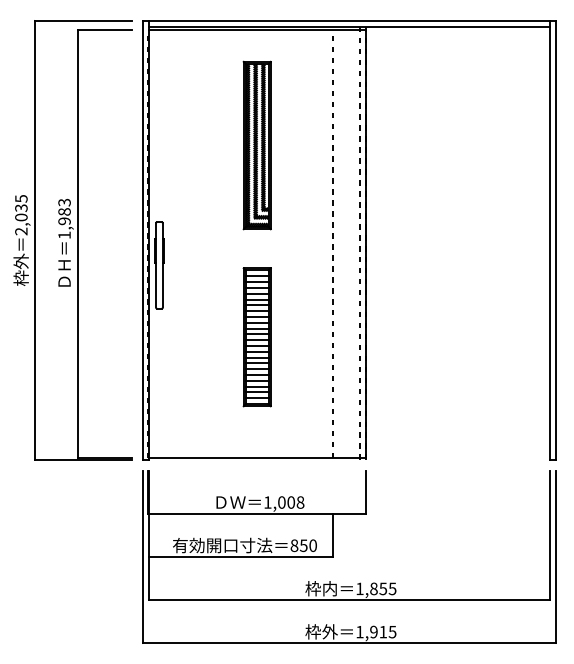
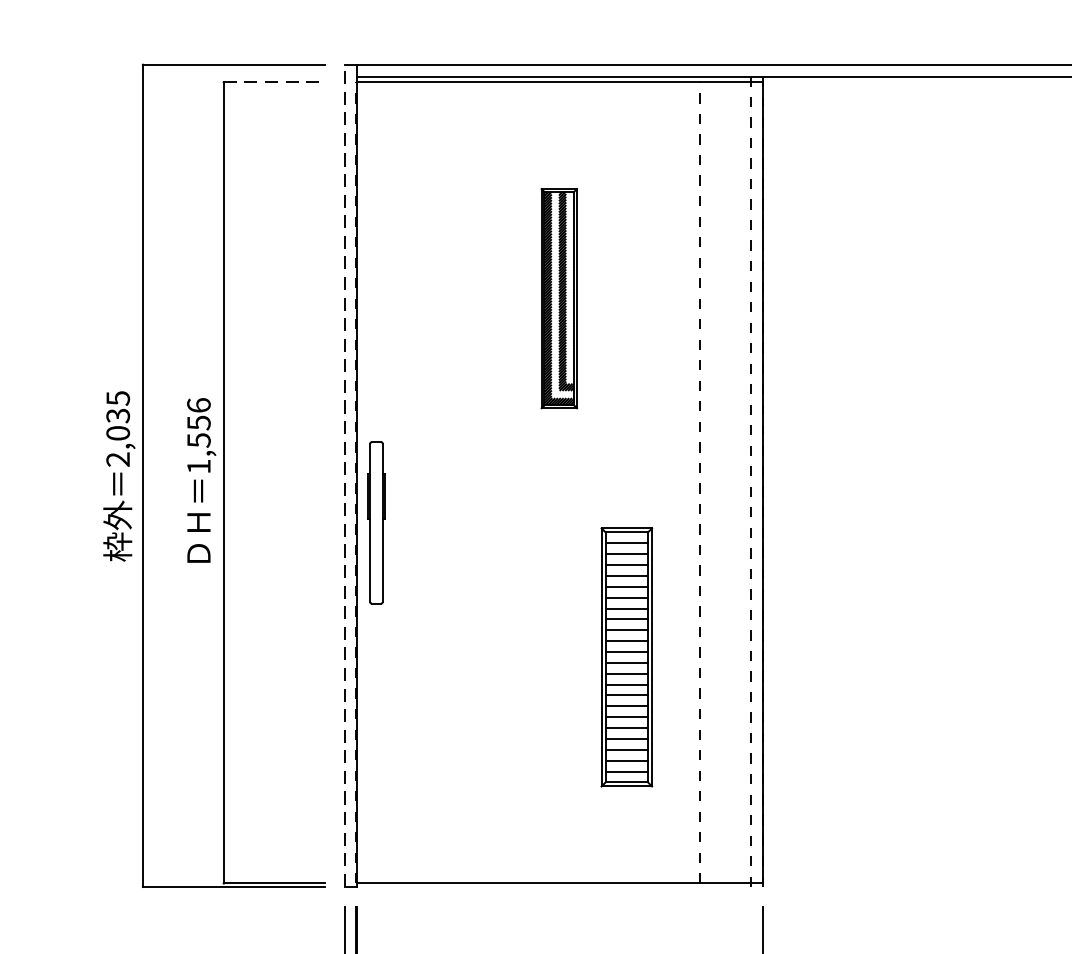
line: (104, 29) -> (273, 81), solid -> dashed
part: (256, 145) -> (558, 298), size x0.7
text: (64, 211) -> (198, 422), 1,983 -> 1,556
line: (142, 240) -> (344, 476), solid -> dashed
part: (256, 337) -> (625, 657), moved

